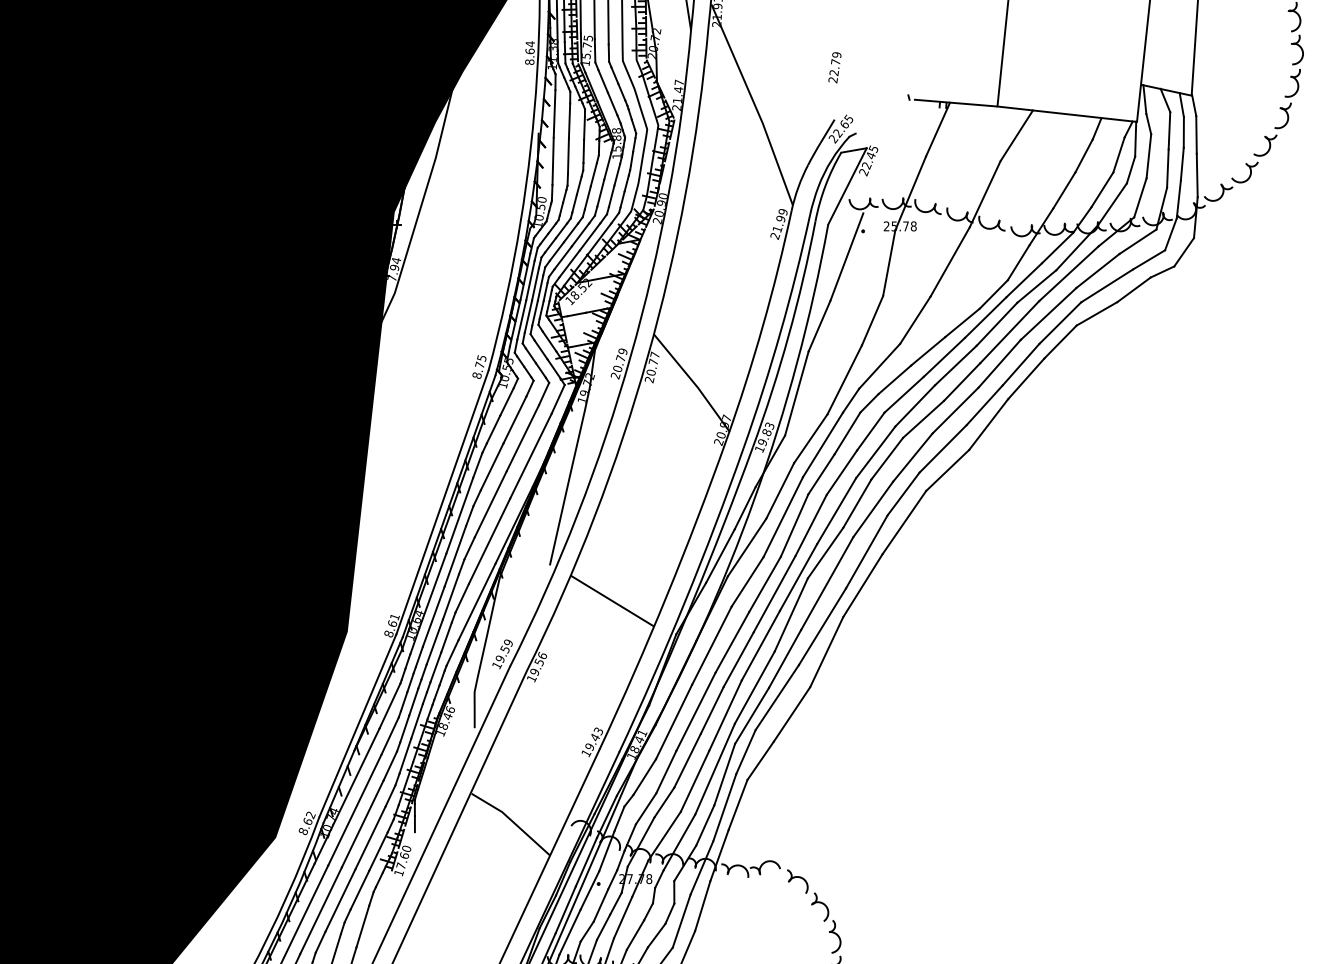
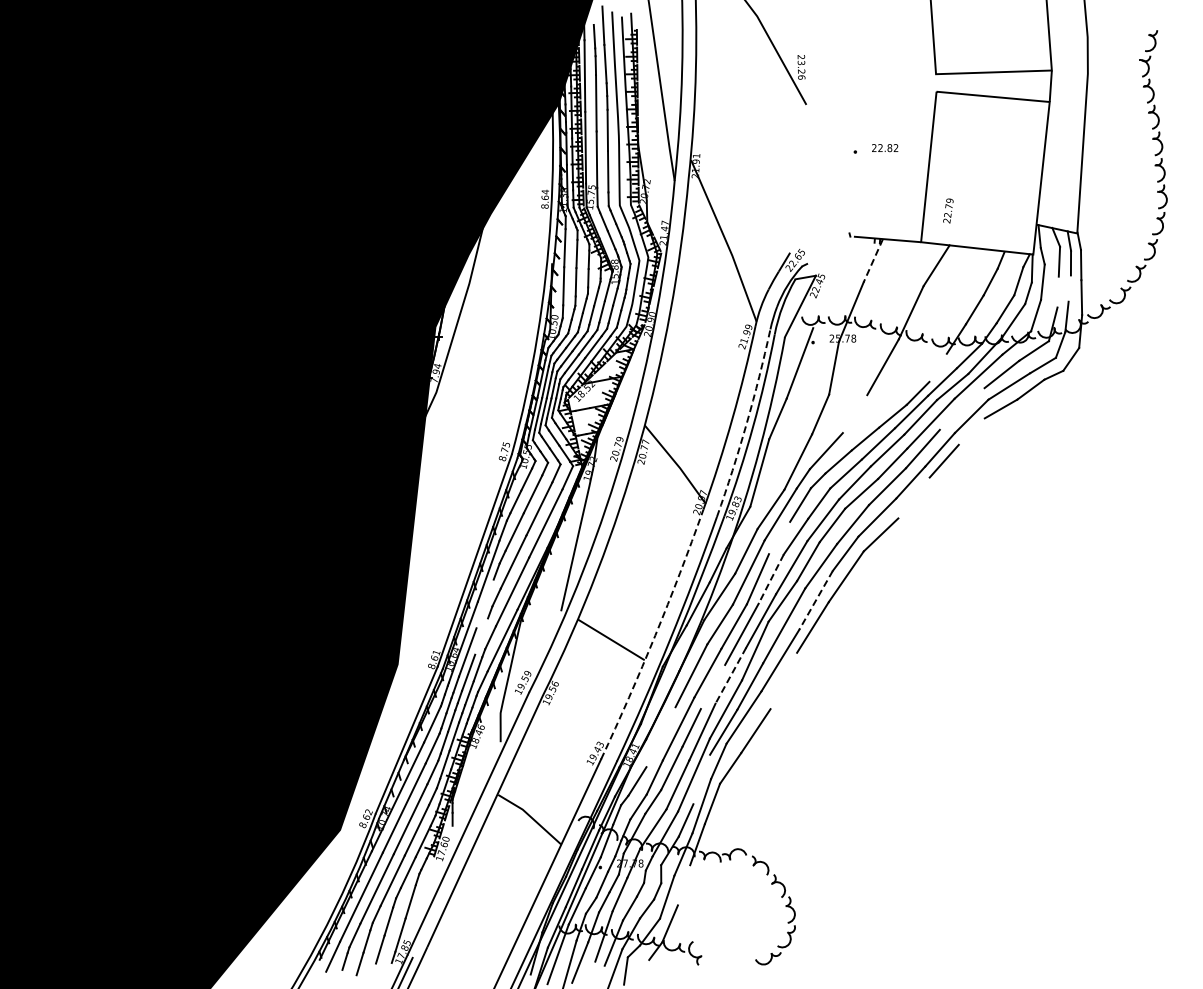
text: (835, 67) -> (948, 210), moved
line: (938, 129) -> (873, 260), solid -> dashed
line: (1181, 164) -> (1069, 288), removed
line: (1167, 167) -> (1057, 291), removed
line: (1017, 262) -> (937, 367), removed
line: (1047, 313) -> (961, 408), removed
line: (914, 320) -> (854, 414), removed
arc: (780, 331) -> (746, 423), solid -> dashed
line: (1060, 341) -> (971, 431), removed
line: (988, 423) -> (913, 497), removed
line: (821, 473) -> (779, 537), removed
line: (811, 525) -> (771, 579), solid -> dashed
line: (867, 552) -> (816, 600), solid -> dashed
line: (454, 555) -> (484, 603), removed
arc: (667, 595) -> (655, 635), solid -> dashed
line: (450, 596) -> (481, 636), removed
line: (760, 645) -> (730, 675), solid -> dashed
line: (826, 651) -> (783, 680), removed
line: (738, 658) -> (712, 686), removed
line: (673, 722) -> (660, 737), removed
line: (724, 774) -> (701, 779), removed
line: (702, 906) -> (683, 885), removed

